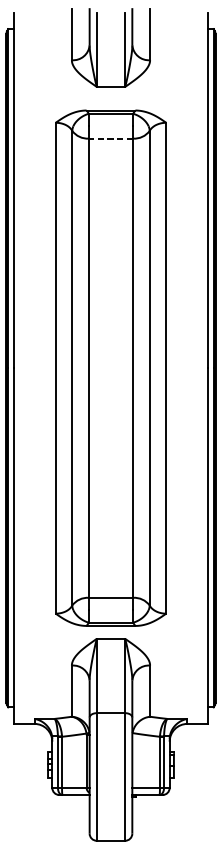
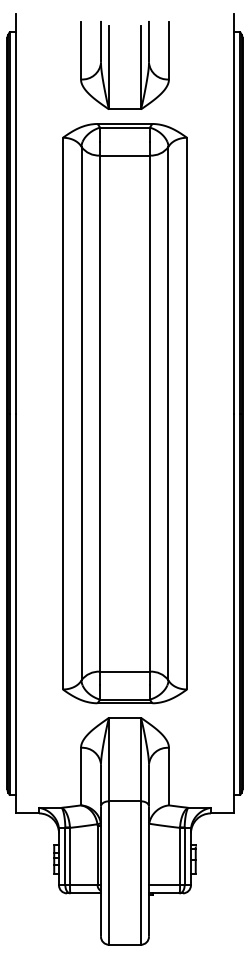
part: (97, 47) -> (109, 65), moved
line: (111, 138) -> (125, 155), dashed -> solid

